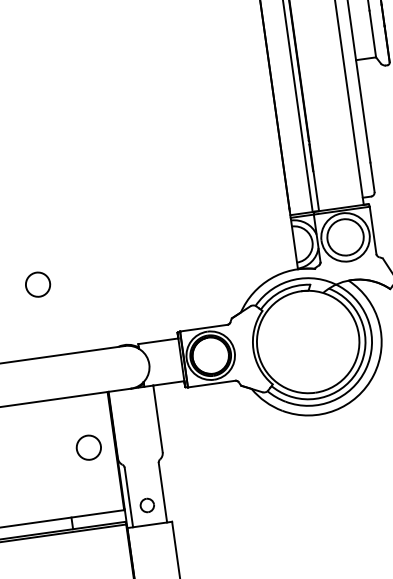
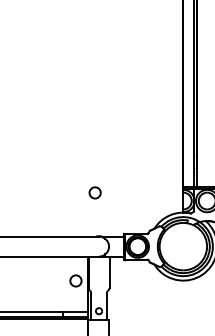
circle: (36, 283) -> (94, 192), moved

